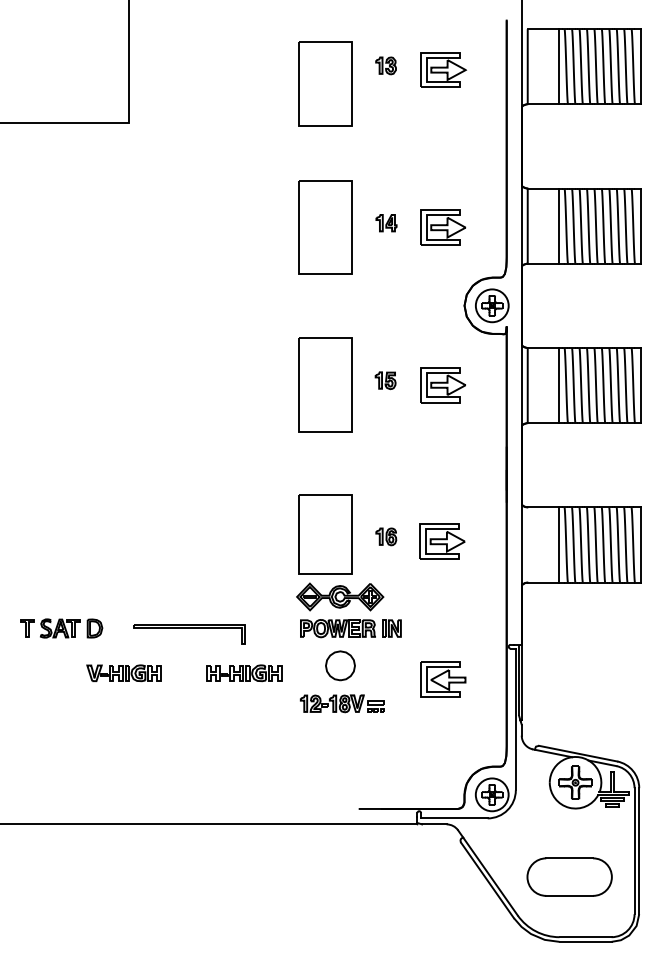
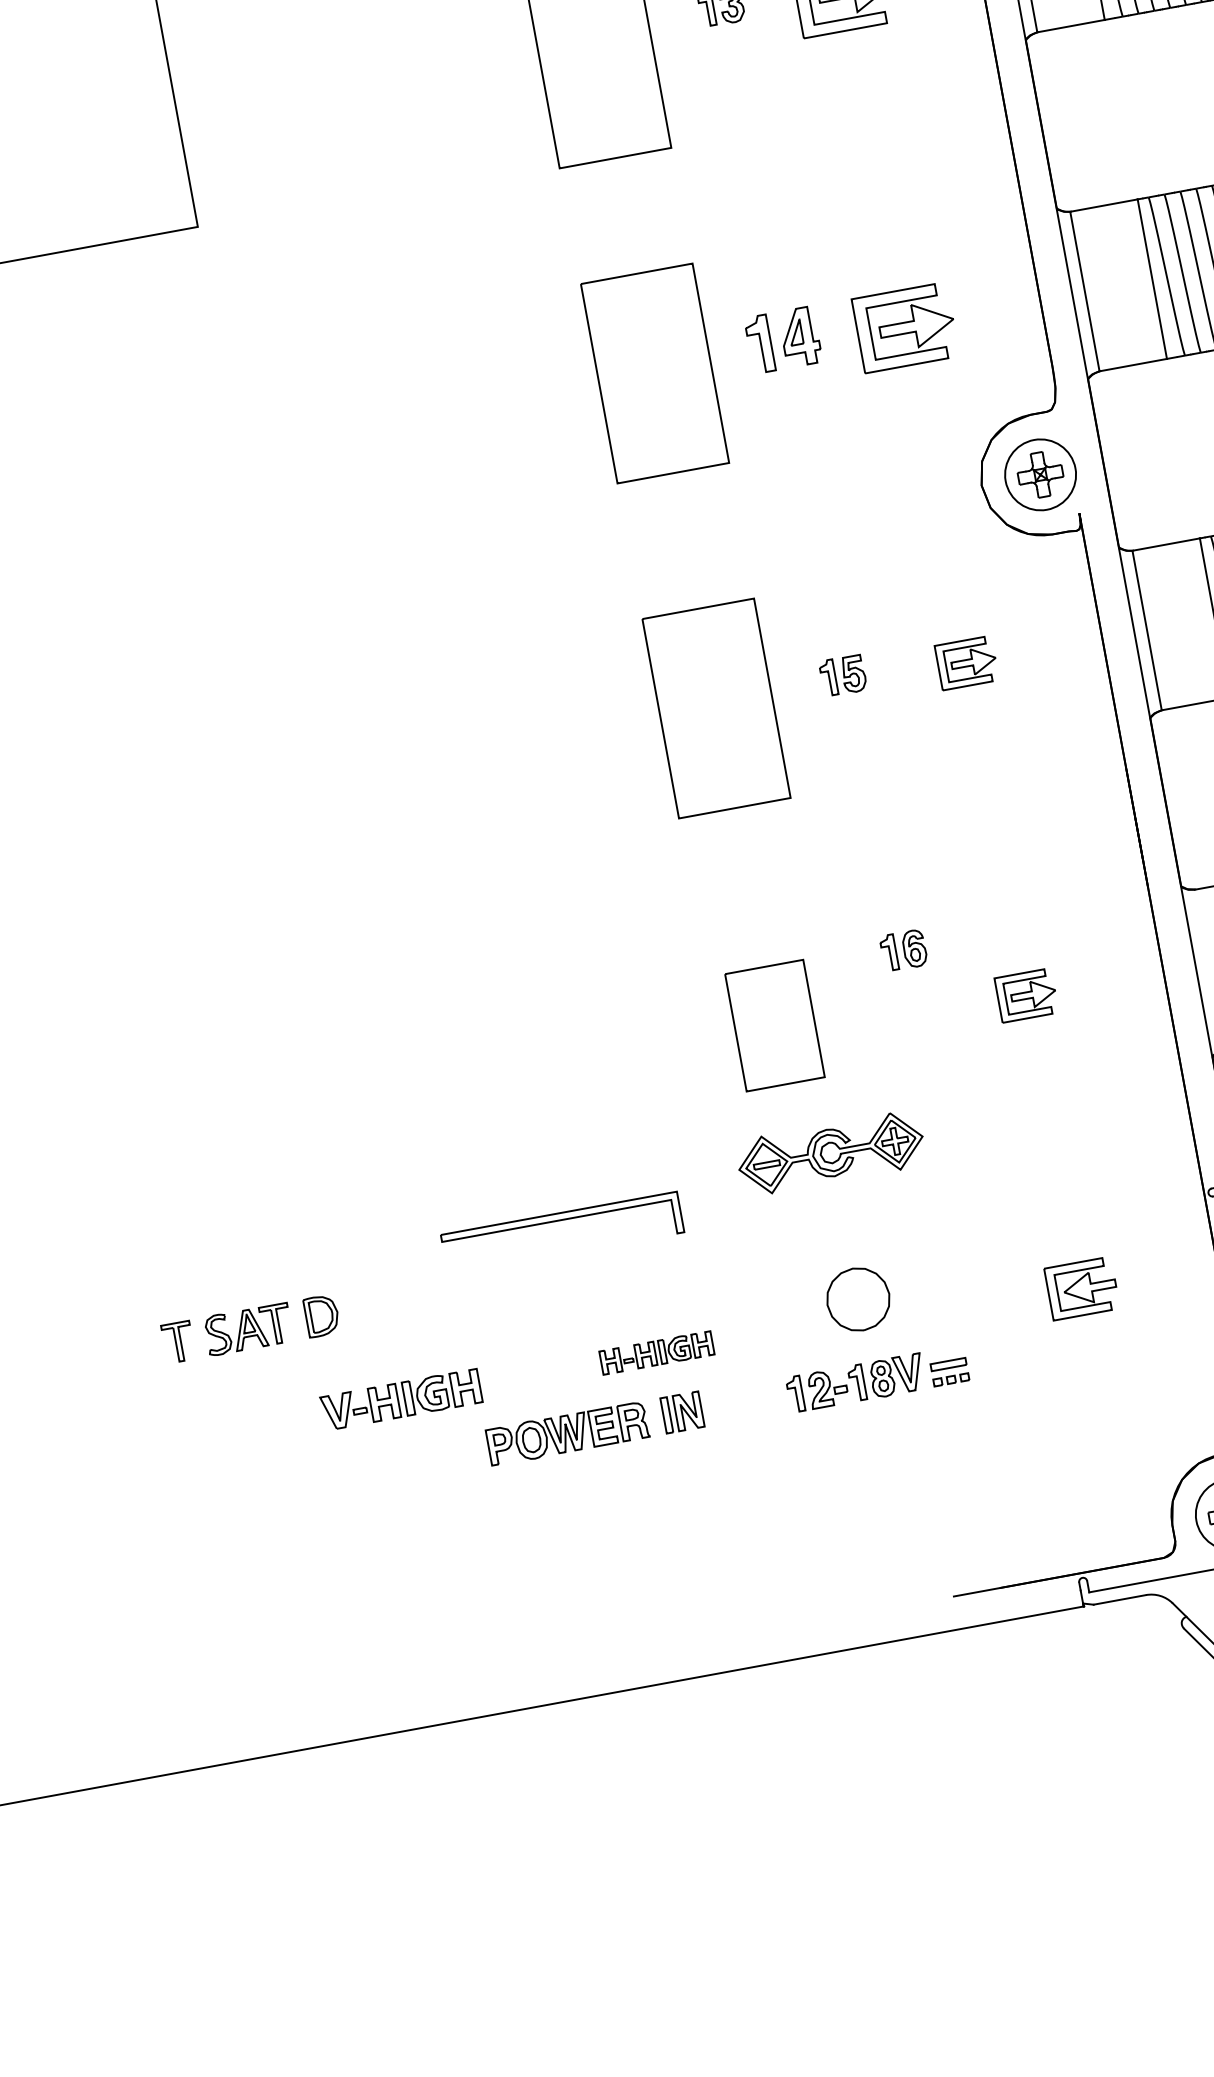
part: (386, 223) -> (783, 341), size x1.6
part: (442, 385) -> (965, 663), size x0.6
part: (325, 534) -> (775, 1026), size x0.7
part: (386, 536) -> (904, 949), moved
part: (442, 541) -> (1026, 995), size x0.6
part: (350, 628) -> (594, 1428), moved
part: (189, 634) -> (562, 1234), moved
part: (244, 673) -> (657, 1353), size x0.7
part: (443, 679) -> (1082, 1288), size x0.7

